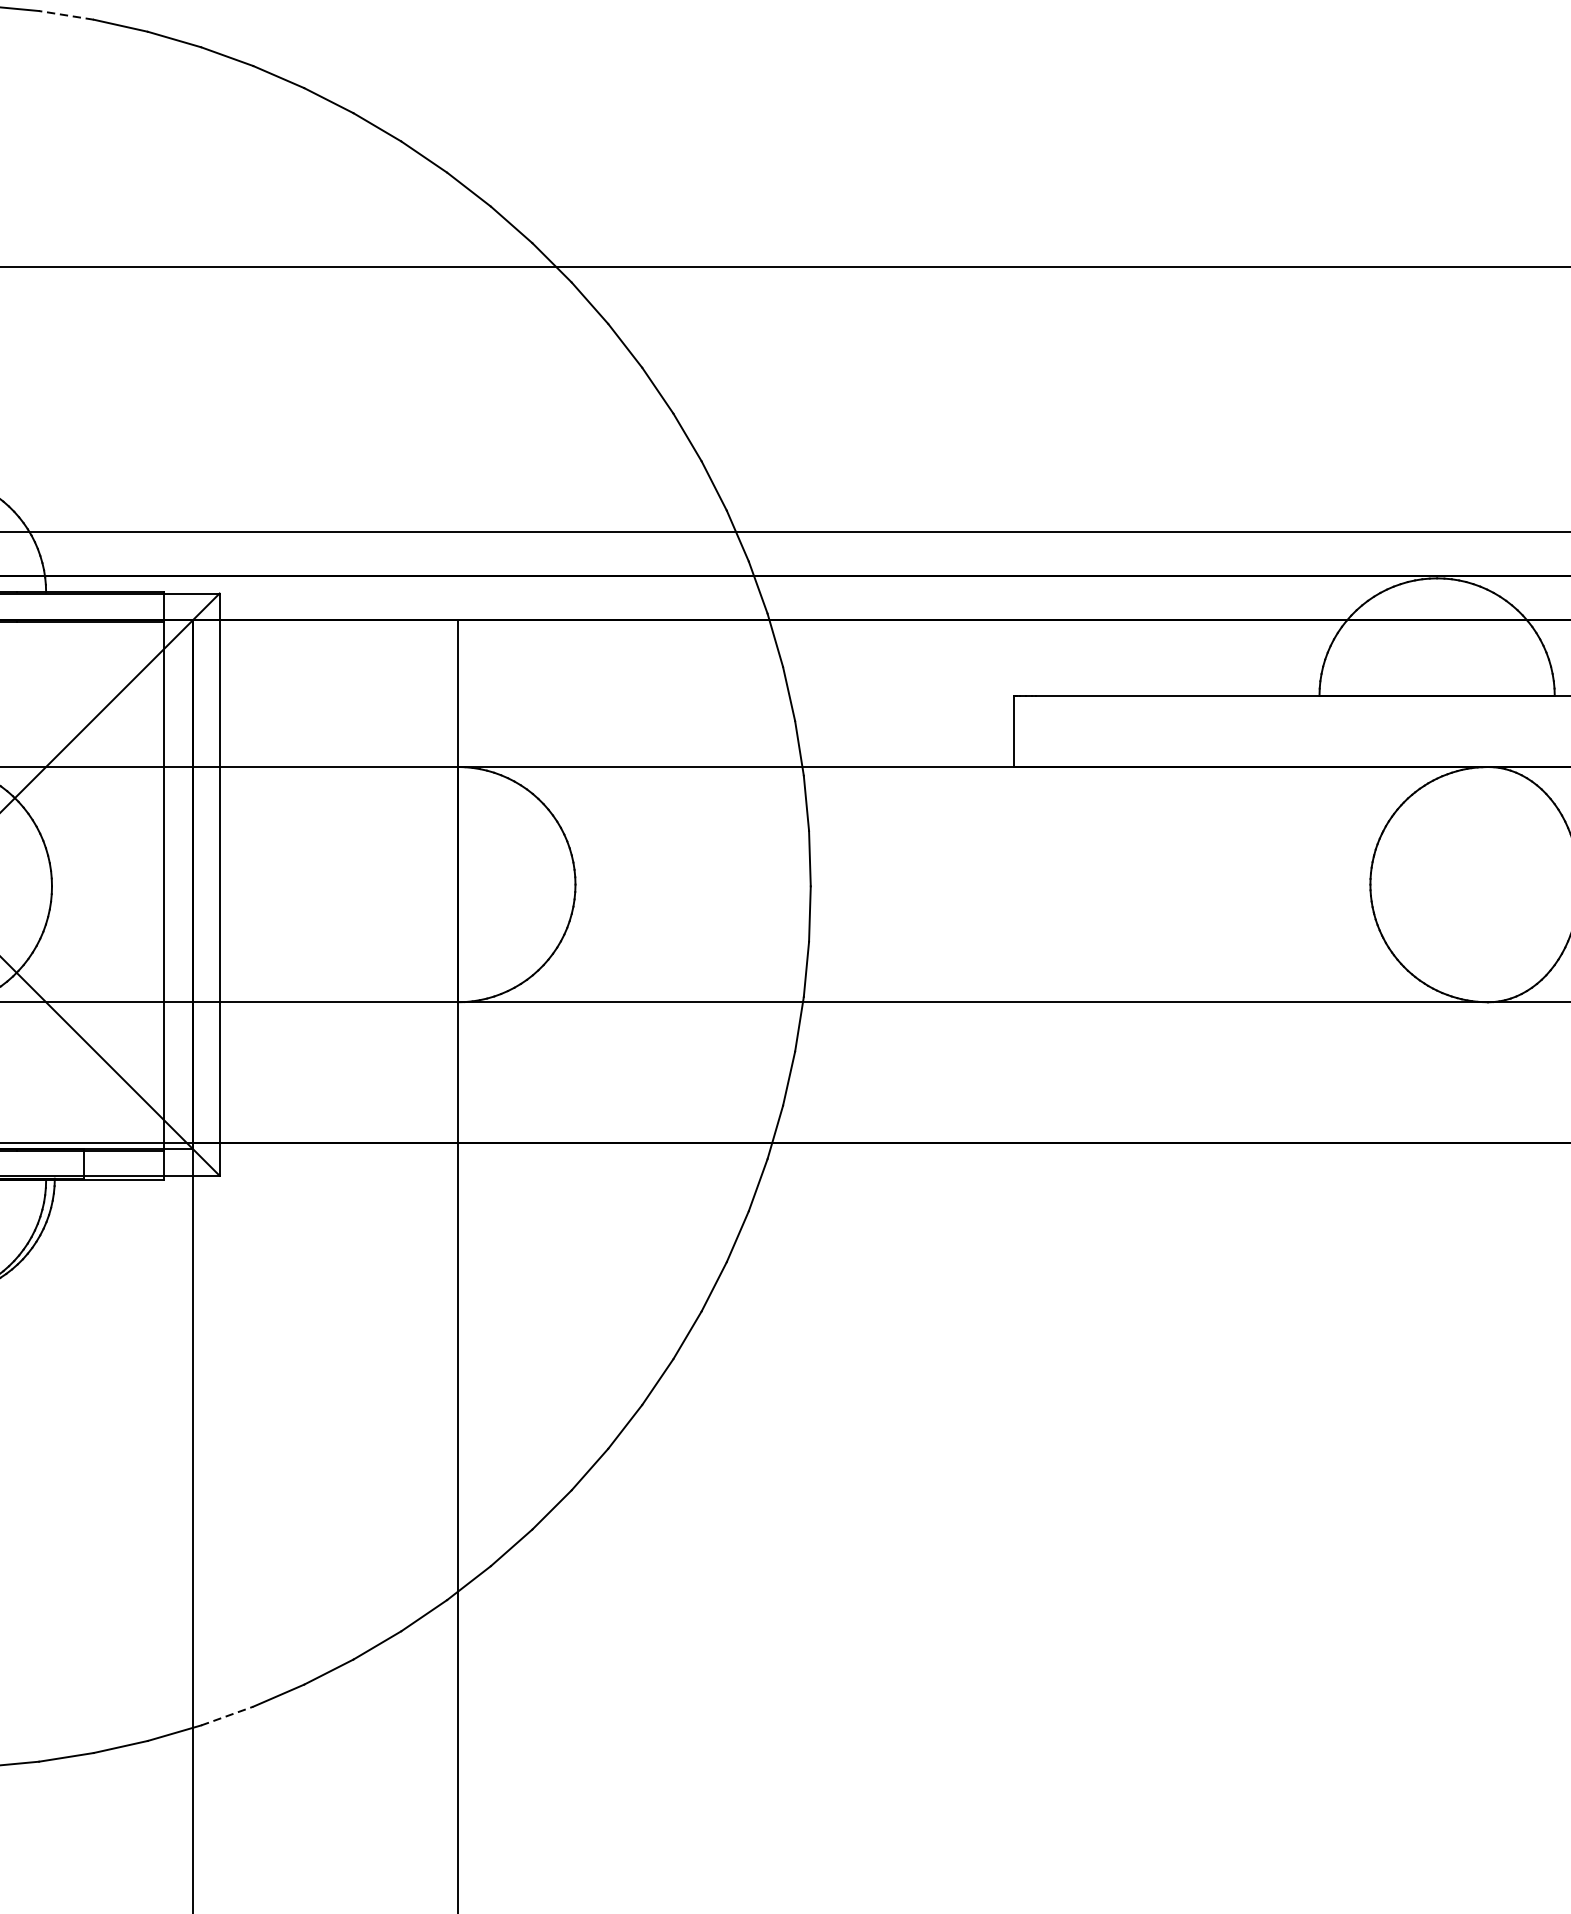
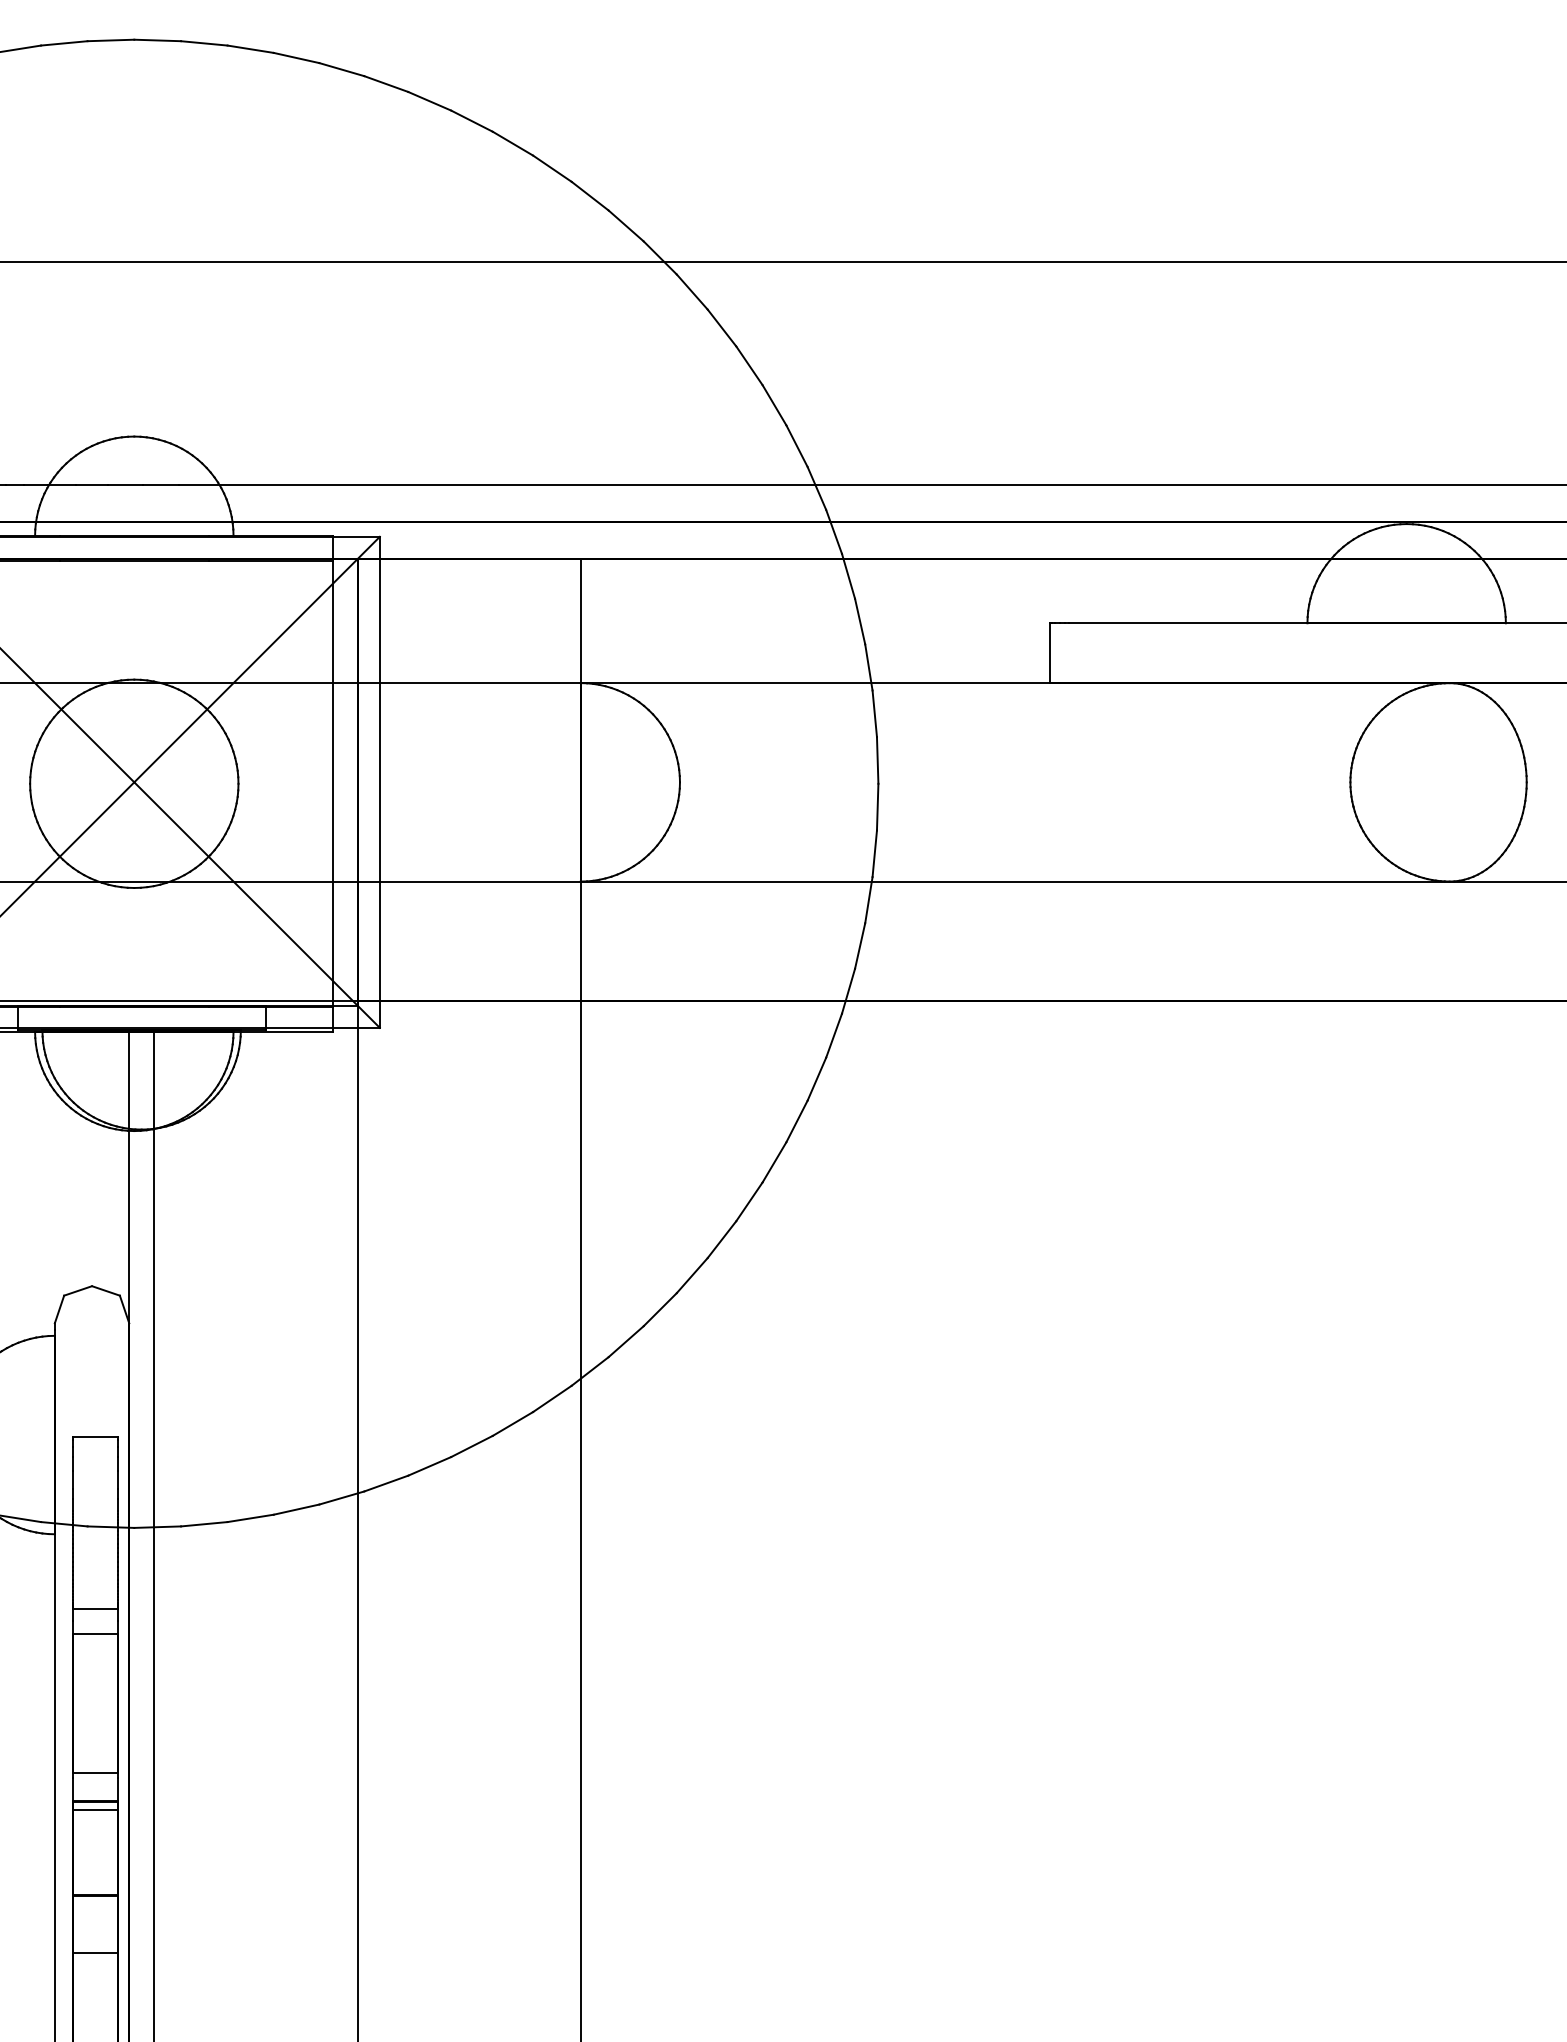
line: (66, 15) -> (250, 49), dashed -> solid
line: (227, 1715) -> (386, 1483), dashed -> solid

